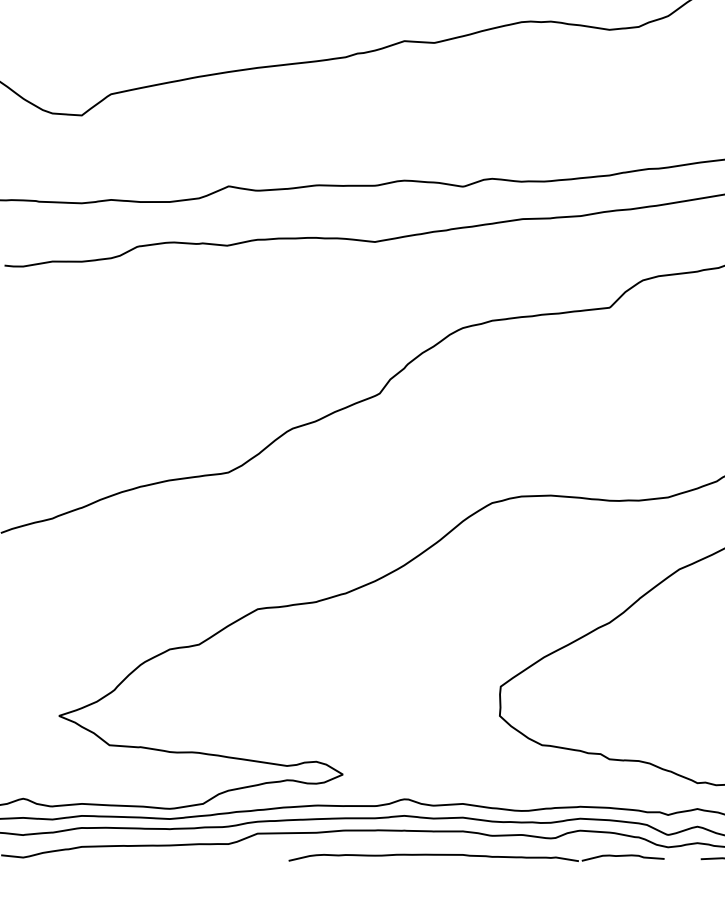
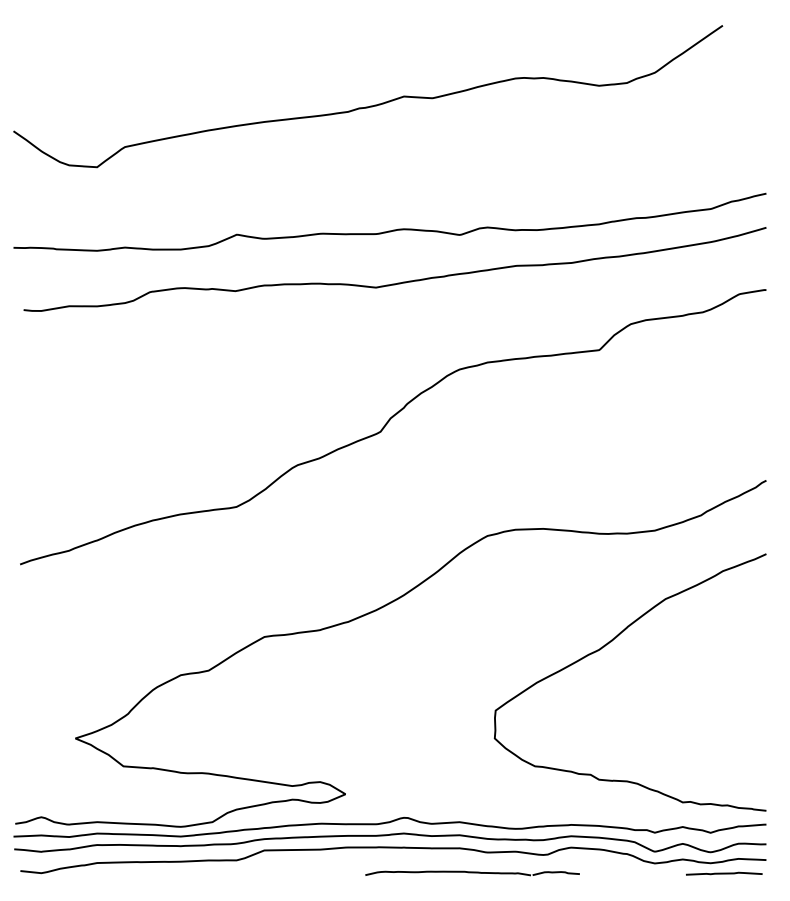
part: (476, 857) -> (472, 873), size x0.6

